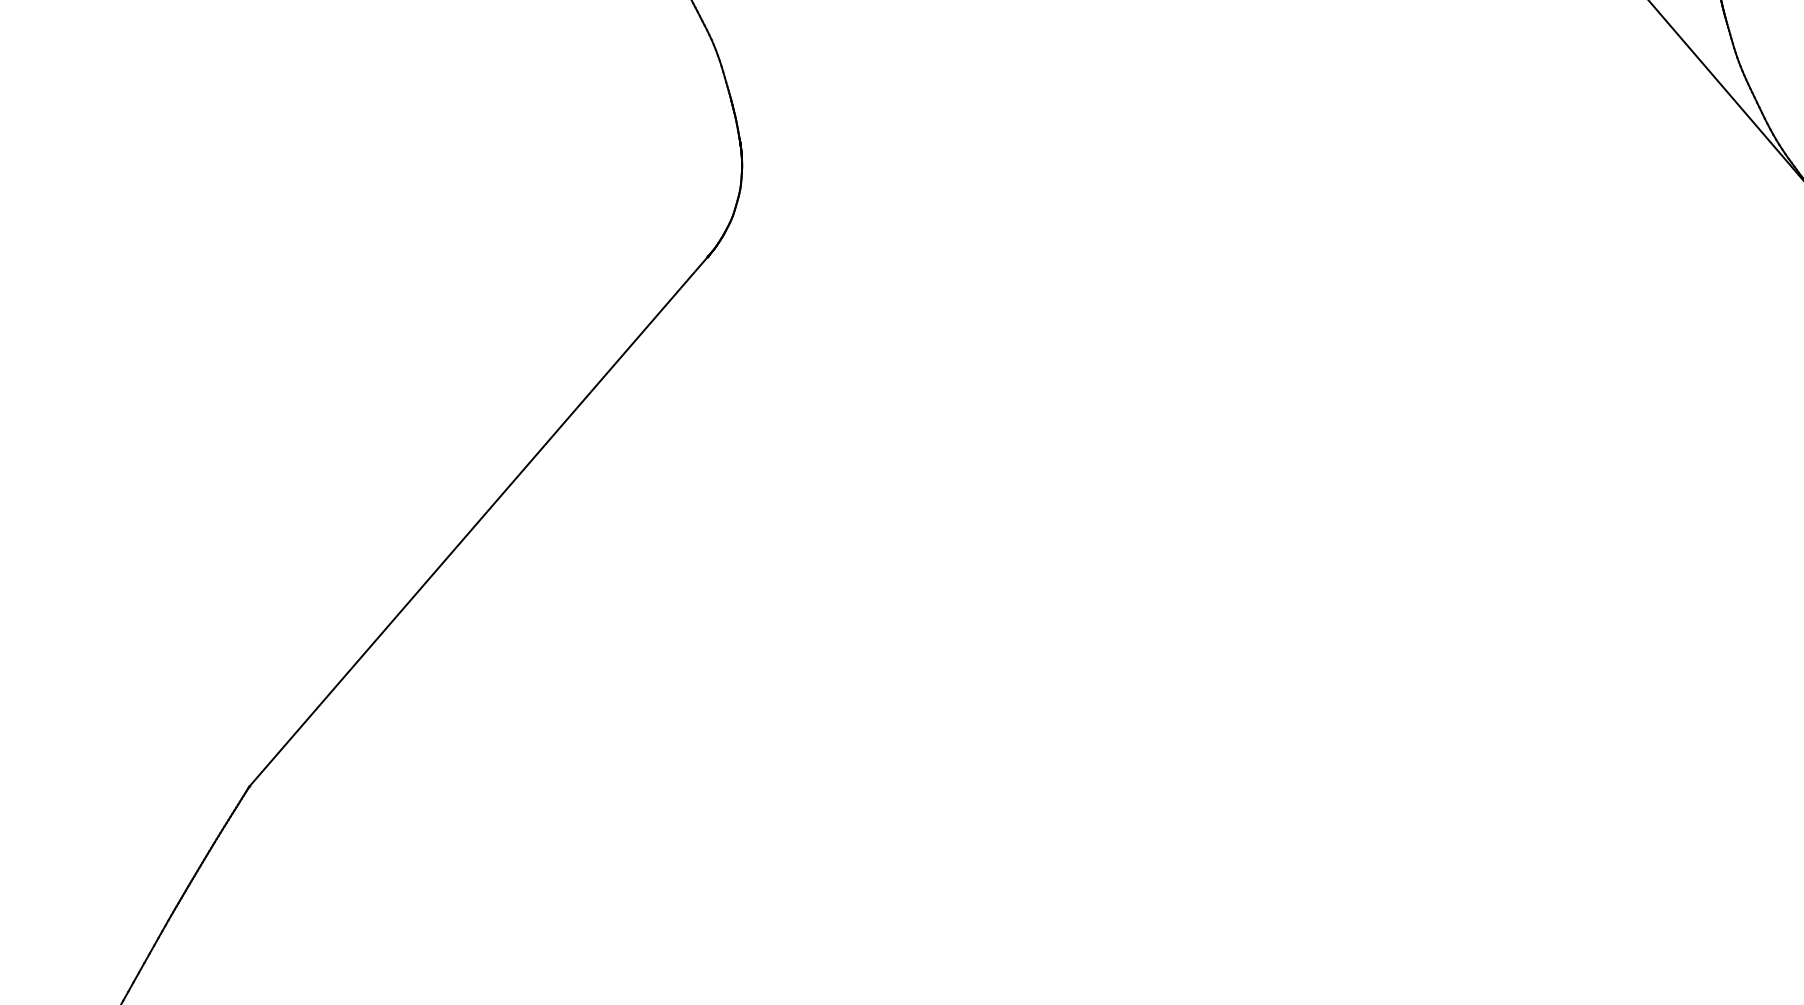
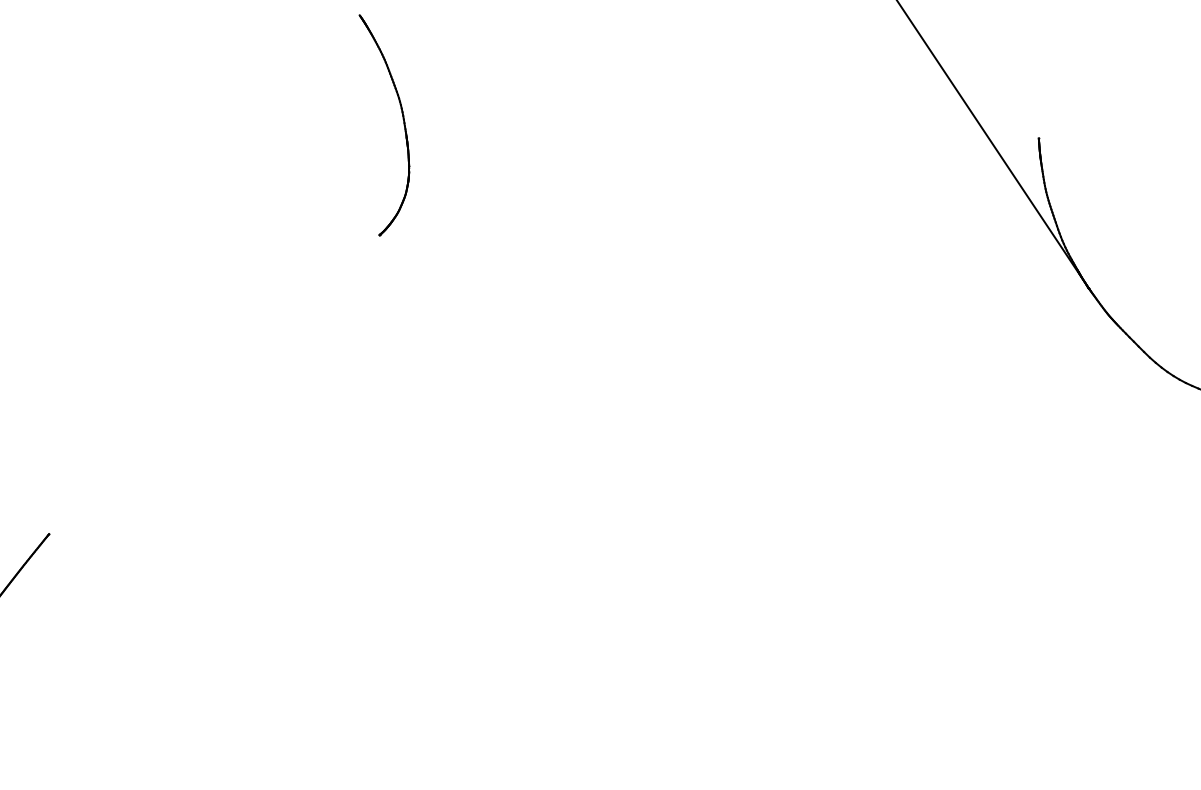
line: (478, 521) -> (214, 384), removed

